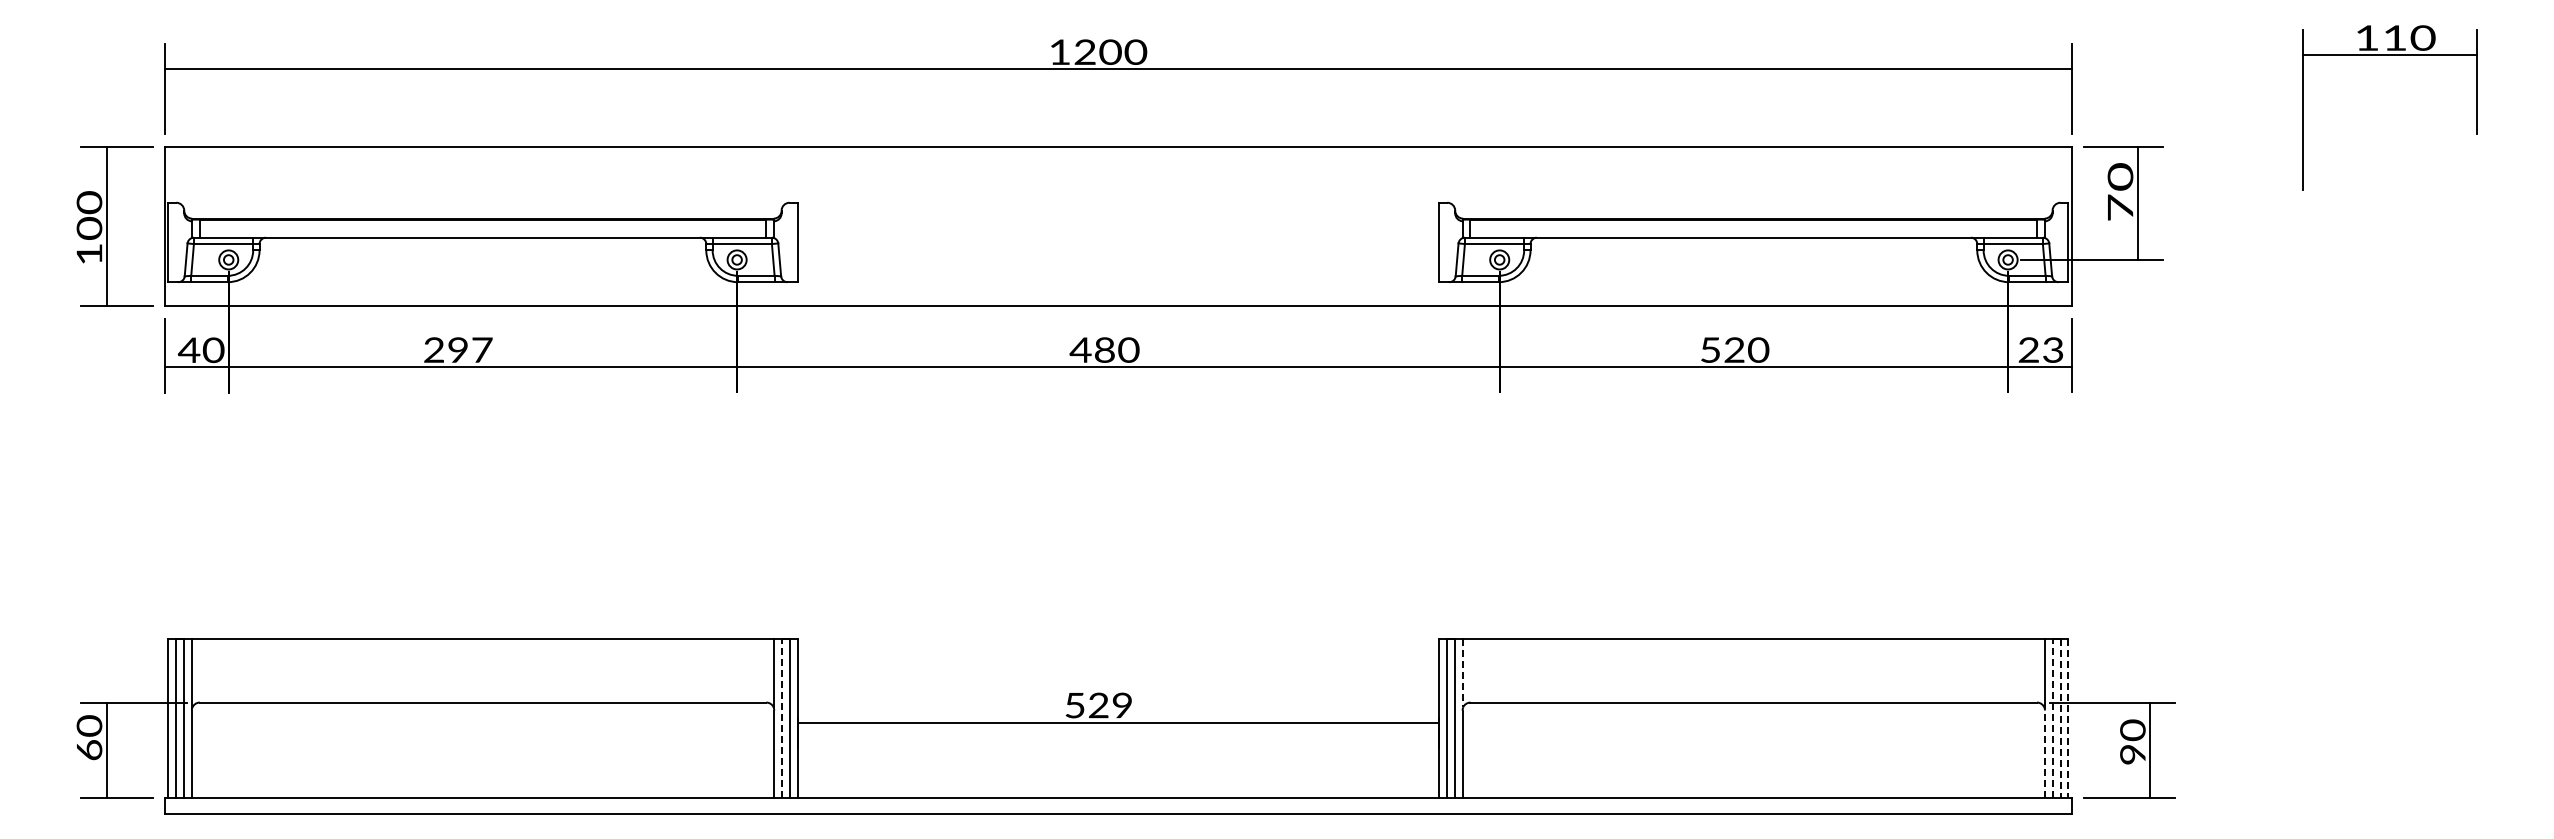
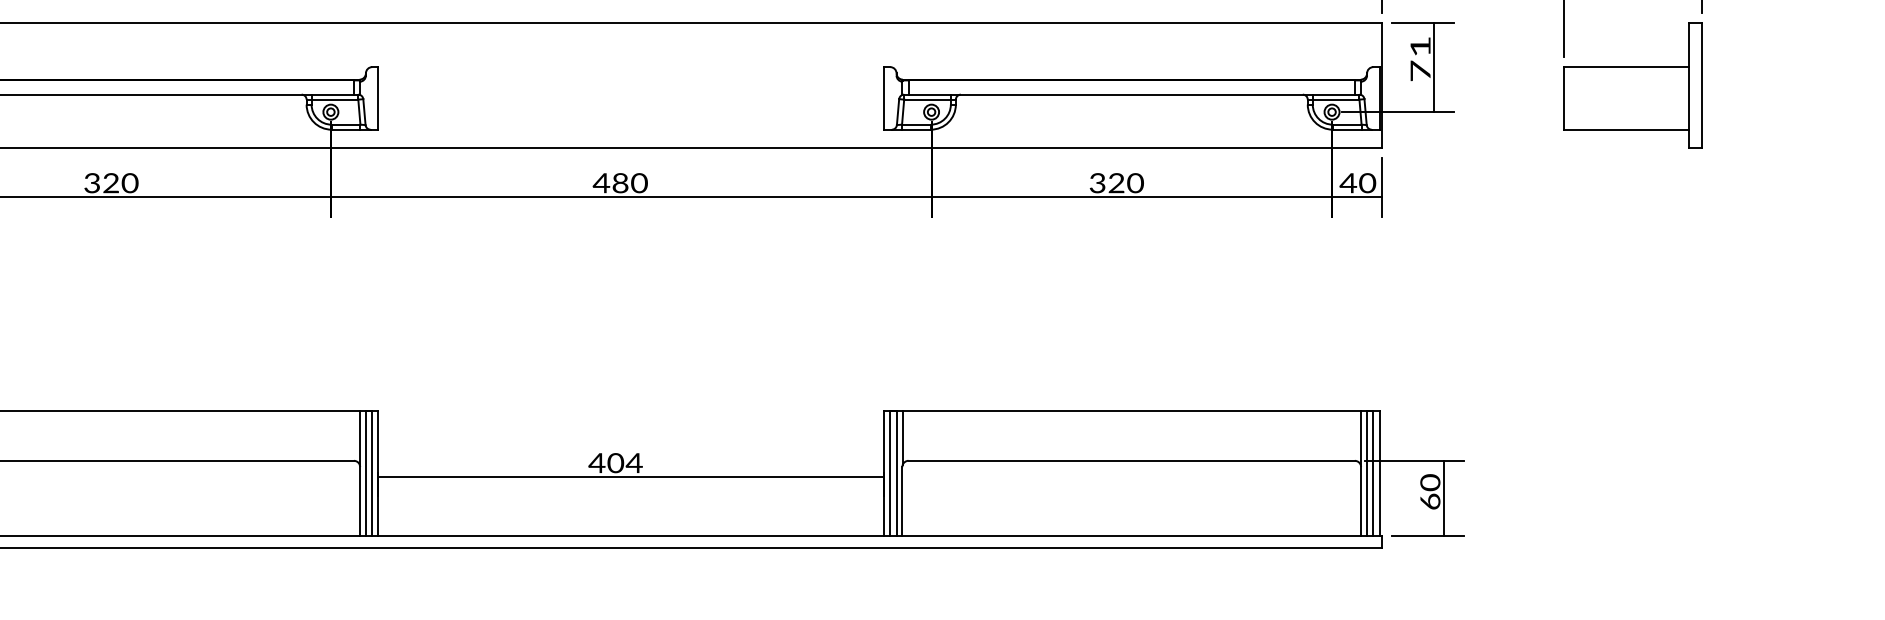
text: (2120, 176) -> (1420, 46), 70 -> 71
part: (2389, 226) -> (1632, 85), added
text: (458, 349) -> (111, 182), 297 -> 320
text: (1710, 349) -> (1097, 182), 520 -> 320
text: (2040, 349) -> (1357, 182), 23 -> 40
line: (1463, 673) -> (903, 437), dashed -> solid
text: (1098, 705) -> (615, 463), 529 -> 404
line: (781, 718) -> (365, 473), dashed -> solid
line: (2052, 718) -> (1367, 473), dashed -> solid
line: (2068, 718) -> (1379, 473), dashed -> solid
line: (2060, 719) -> (1373, 474), dashed -> solid
line: (2044, 754) -> (1360, 501), dashed -> solid
text: (2132, 754) -> (1430, 501), 90 -> 60

